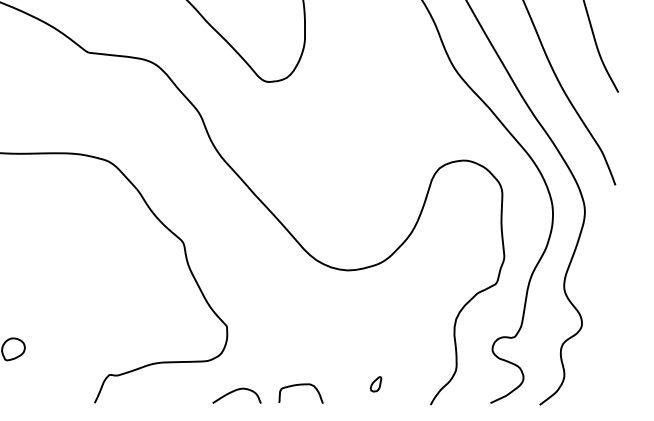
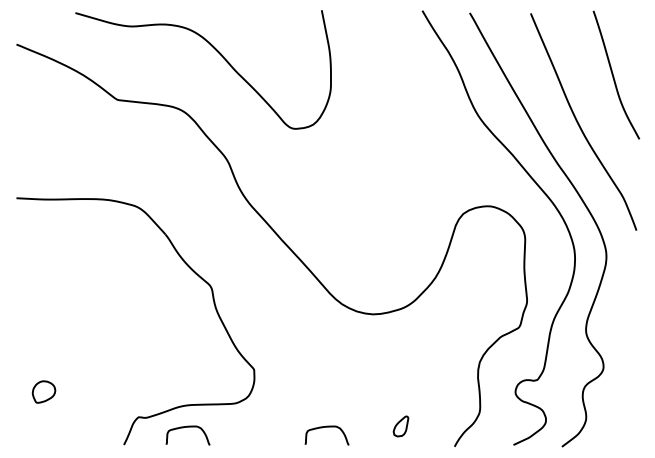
part: (375, 384) -> (400, 426), size x1.4
curve: (159, 385) -> (187, 427), added
curve: (235, 391) -> (262, 433), removed

